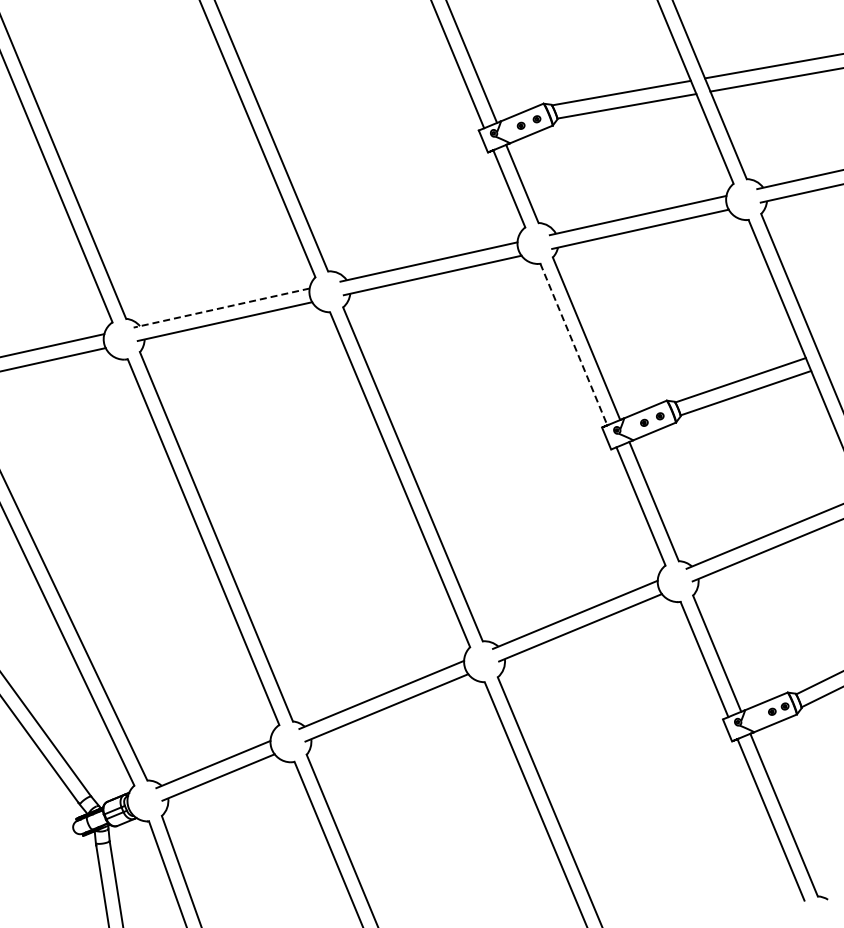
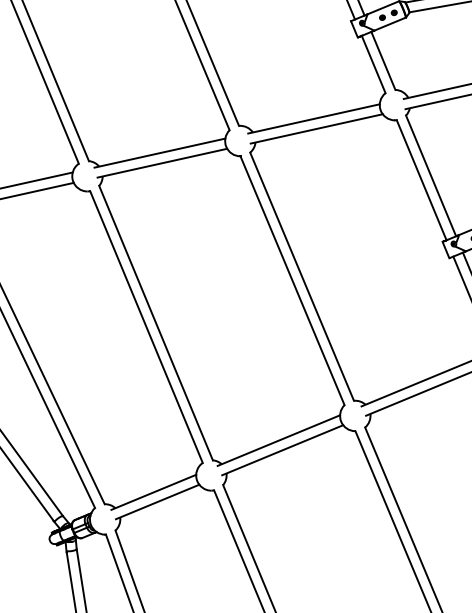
line: (221, 308) -> (159, 153), dashed -> solid
line: (574, 345) -> (422, 180), dashed -> solid

